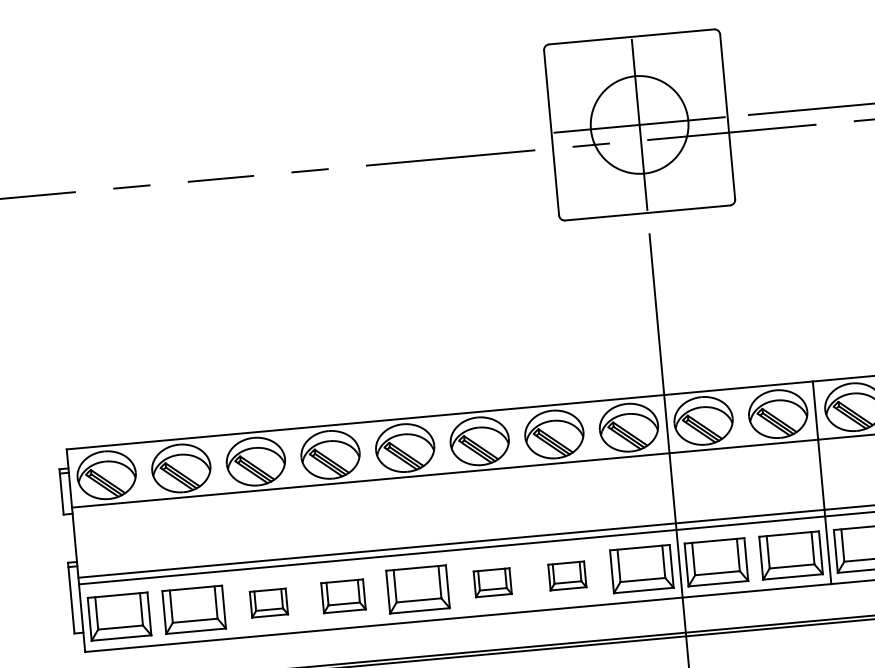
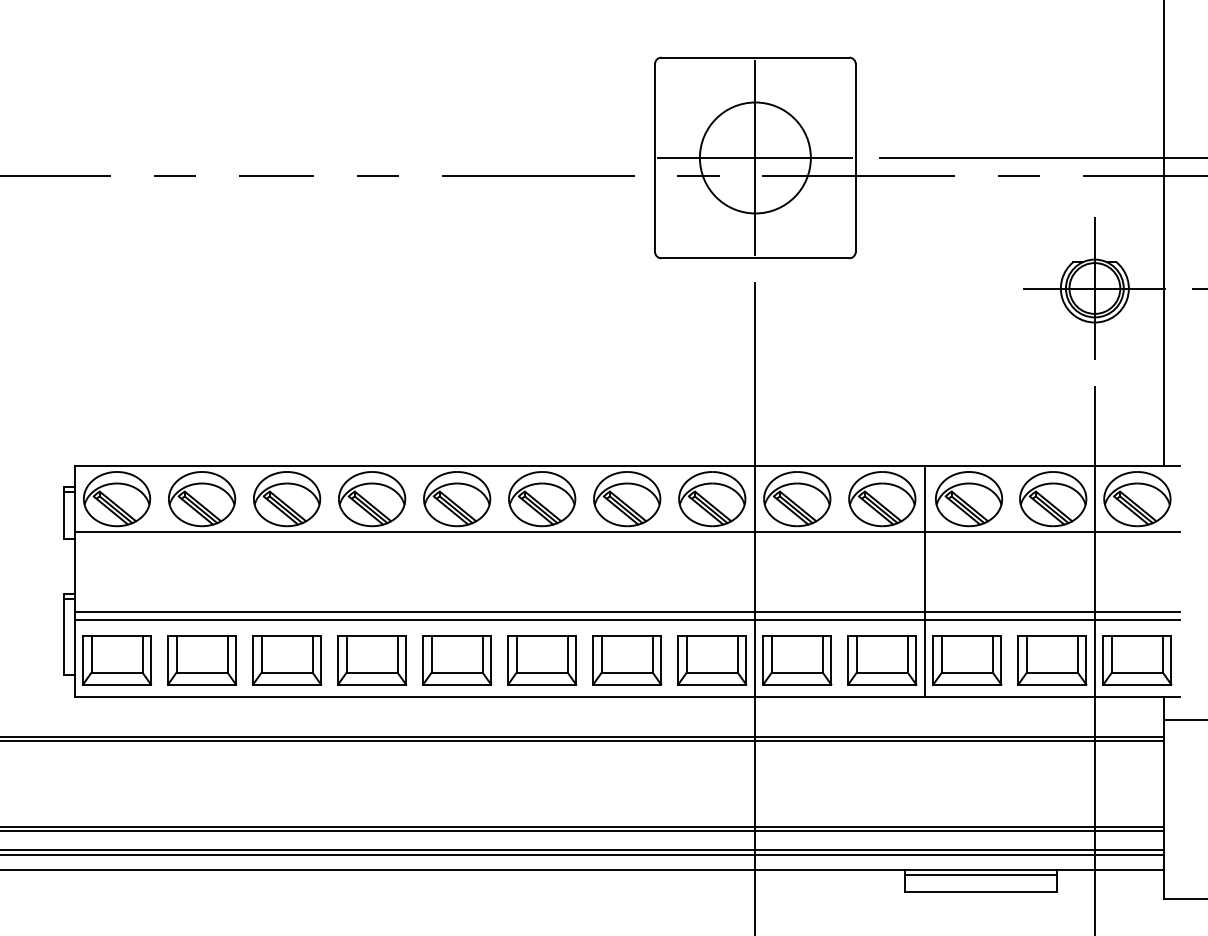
part: (567, 576) -> (627, 660), size x1.67
part: (492, 582) -> (542, 660), size x1.67
part: (343, 596) -> (372, 660), size x1.43
part: (269, 603) -> (287, 660), size x1.67

